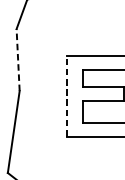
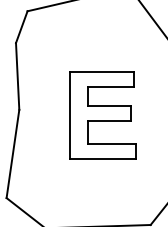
line: (17, 59) -> (17, 75), dashed -> solid
line: (67, 95) -> (70, 114), dashed -> solid

